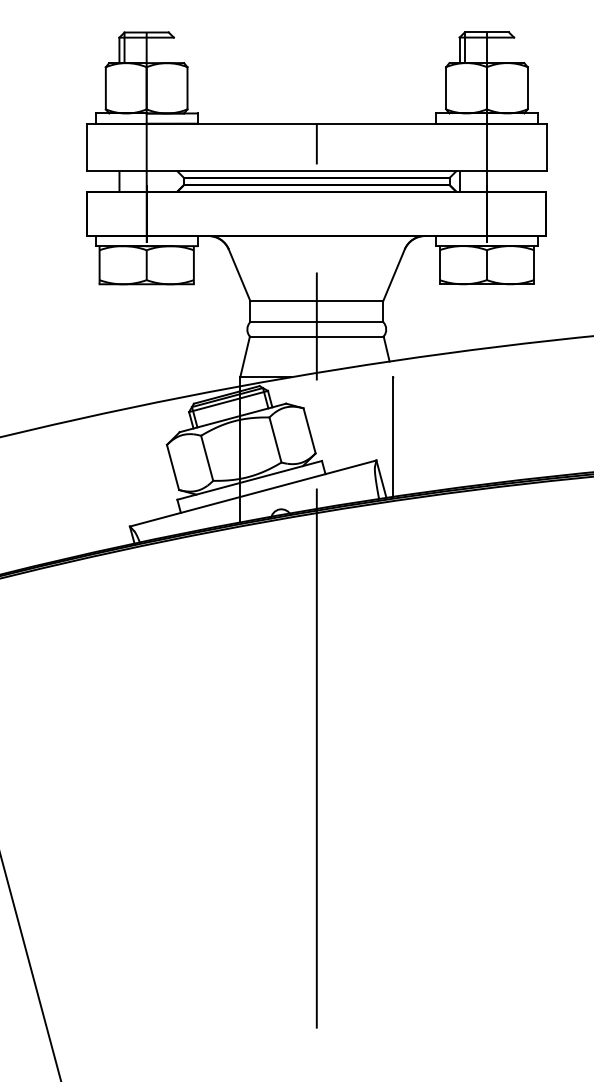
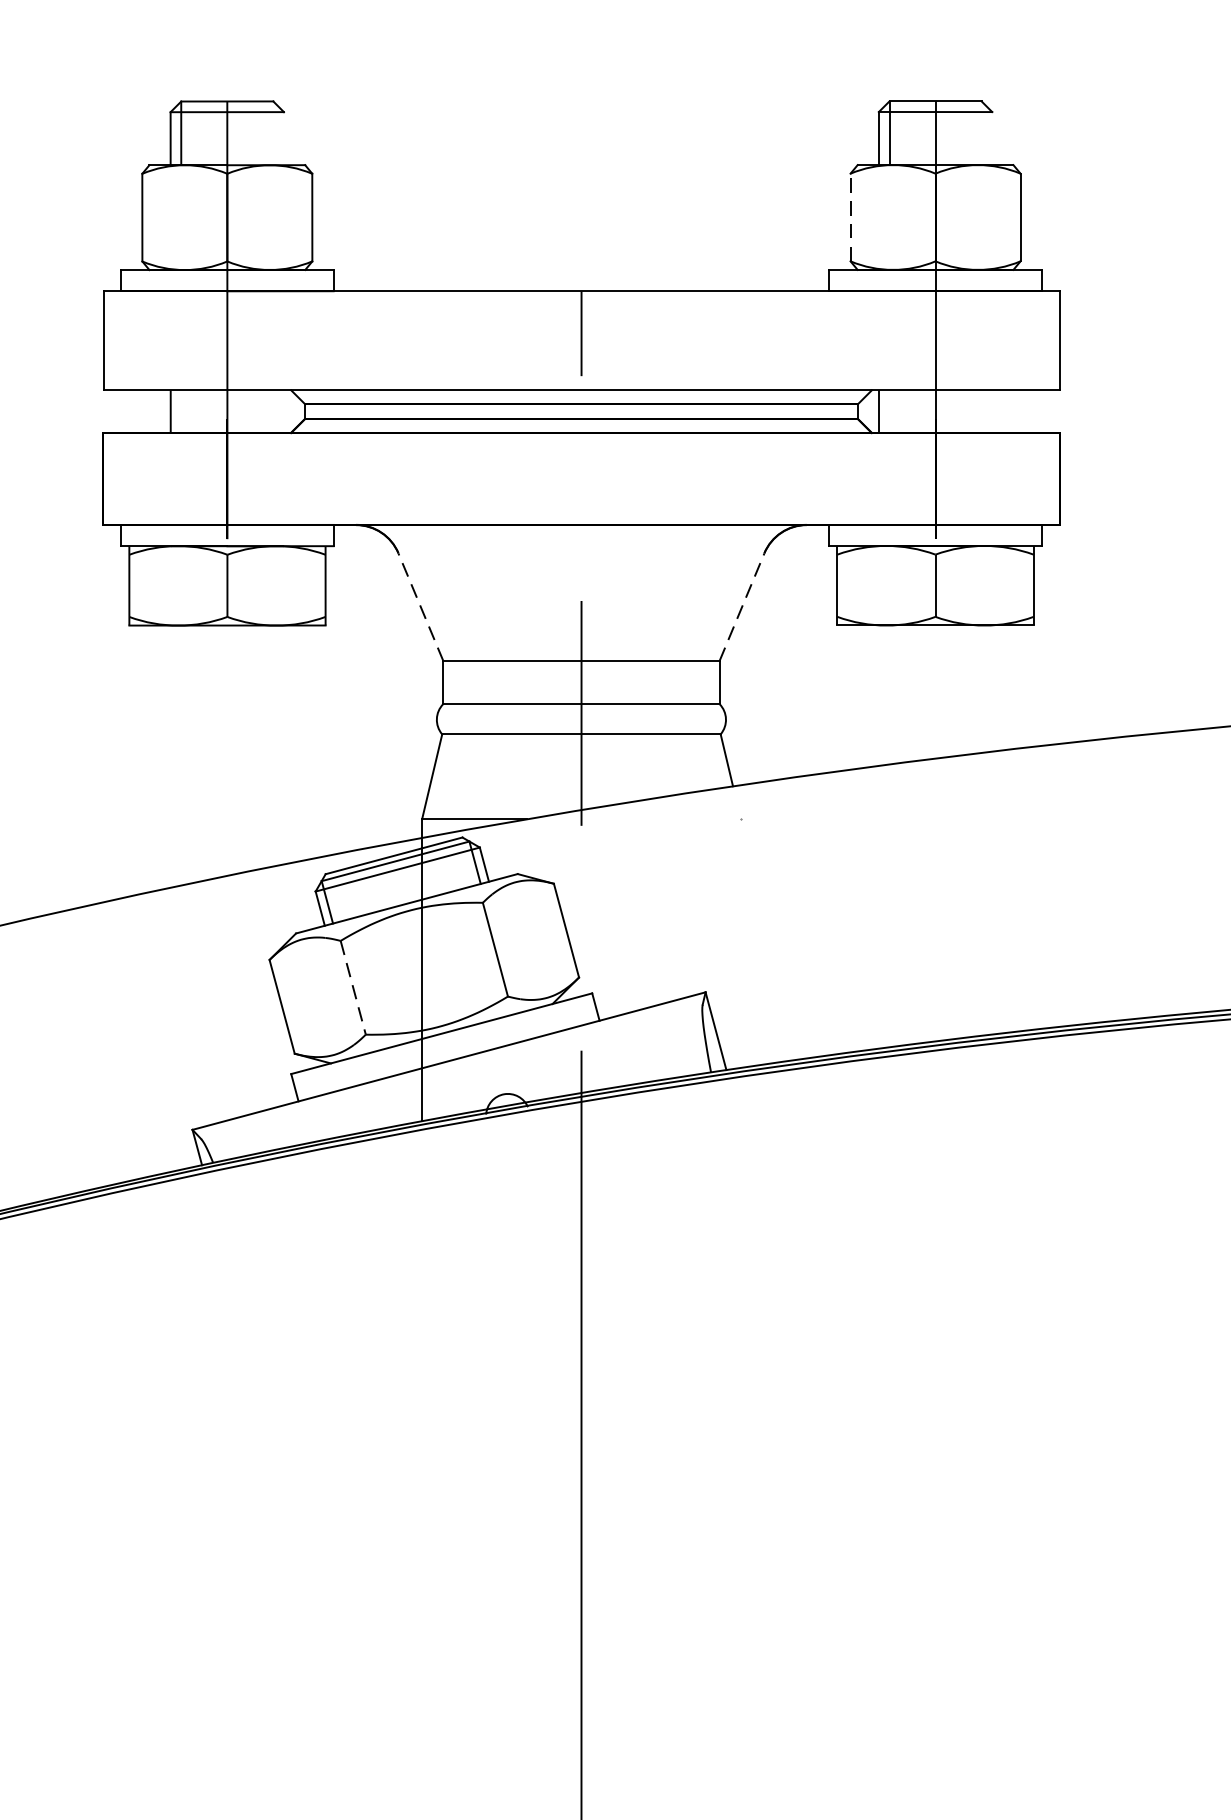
line: (446, 87) -> (851, 215), solid -> dashed
line: (239, 275) -> (420, 607), solid -> dashed
line: (394, 275) -> (743, 607), solid -> dashed
line: (393, 436) -> (741, 942), removed
line: (207, 458) -> (353, 988), solid -> dashed

